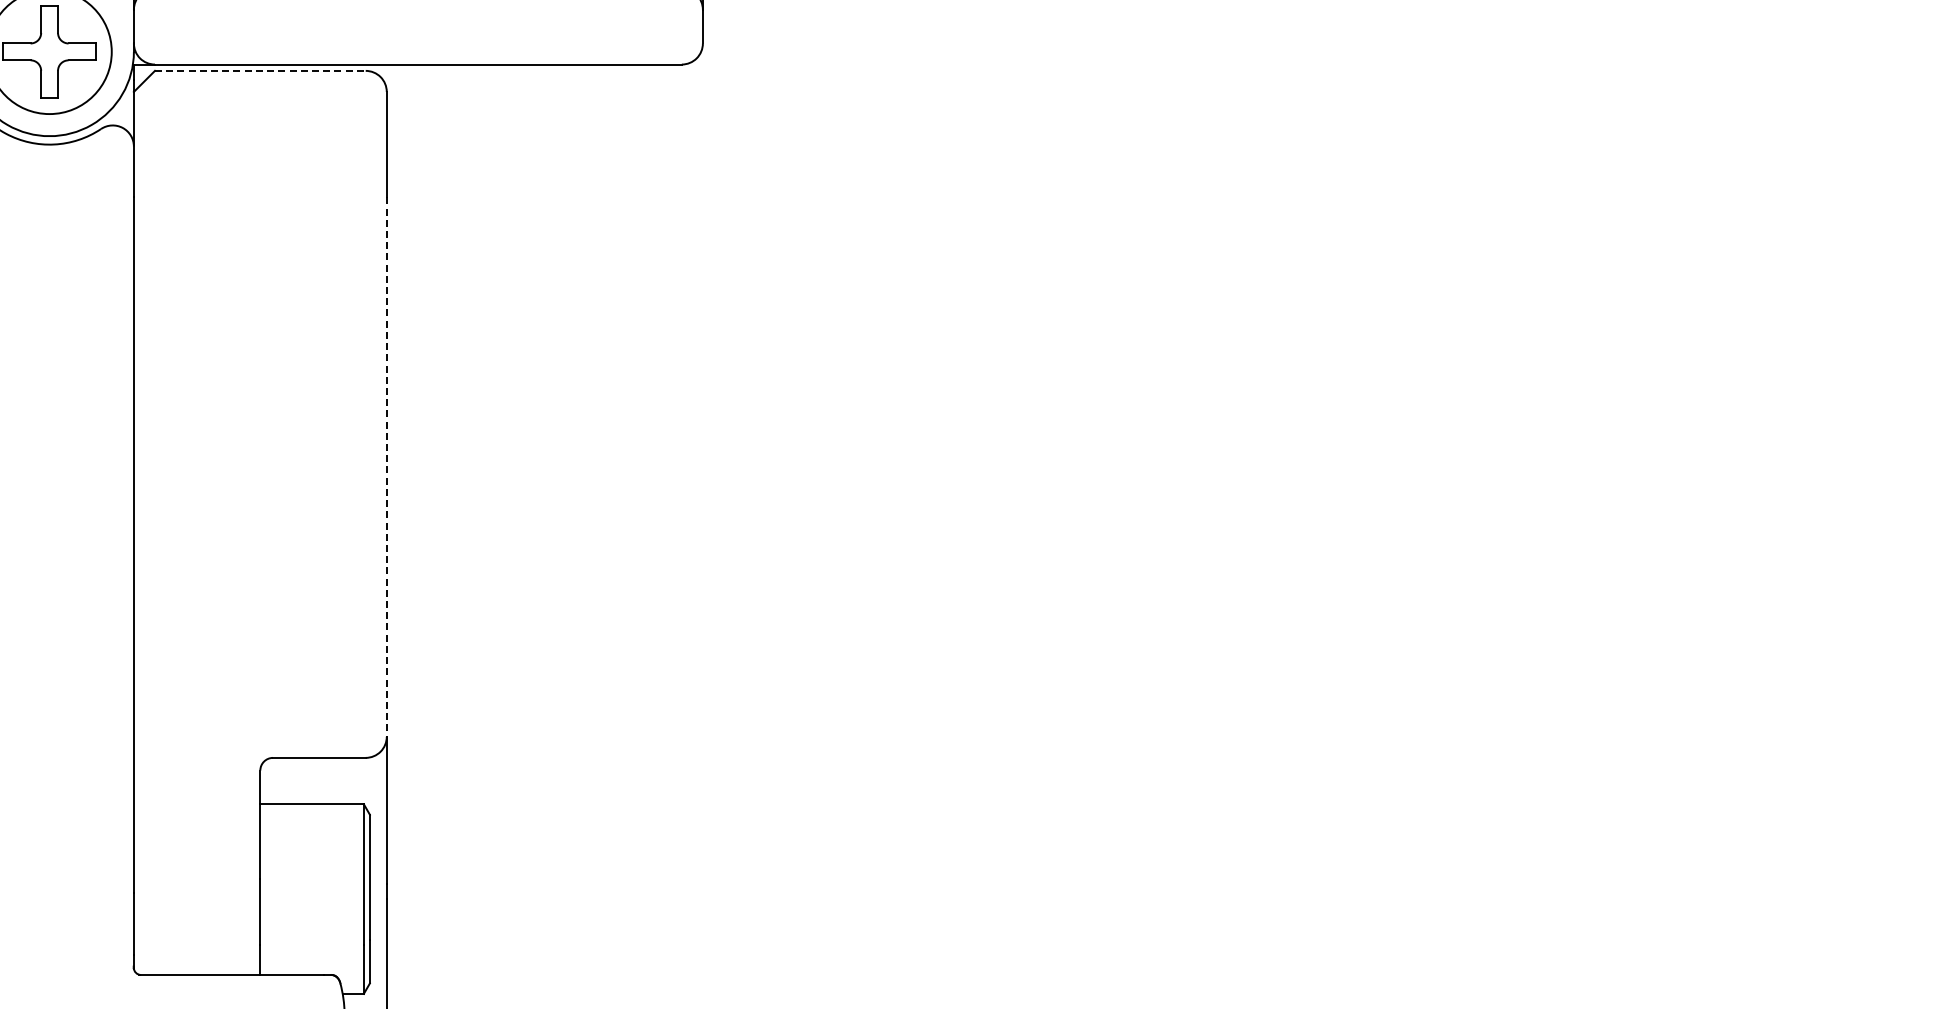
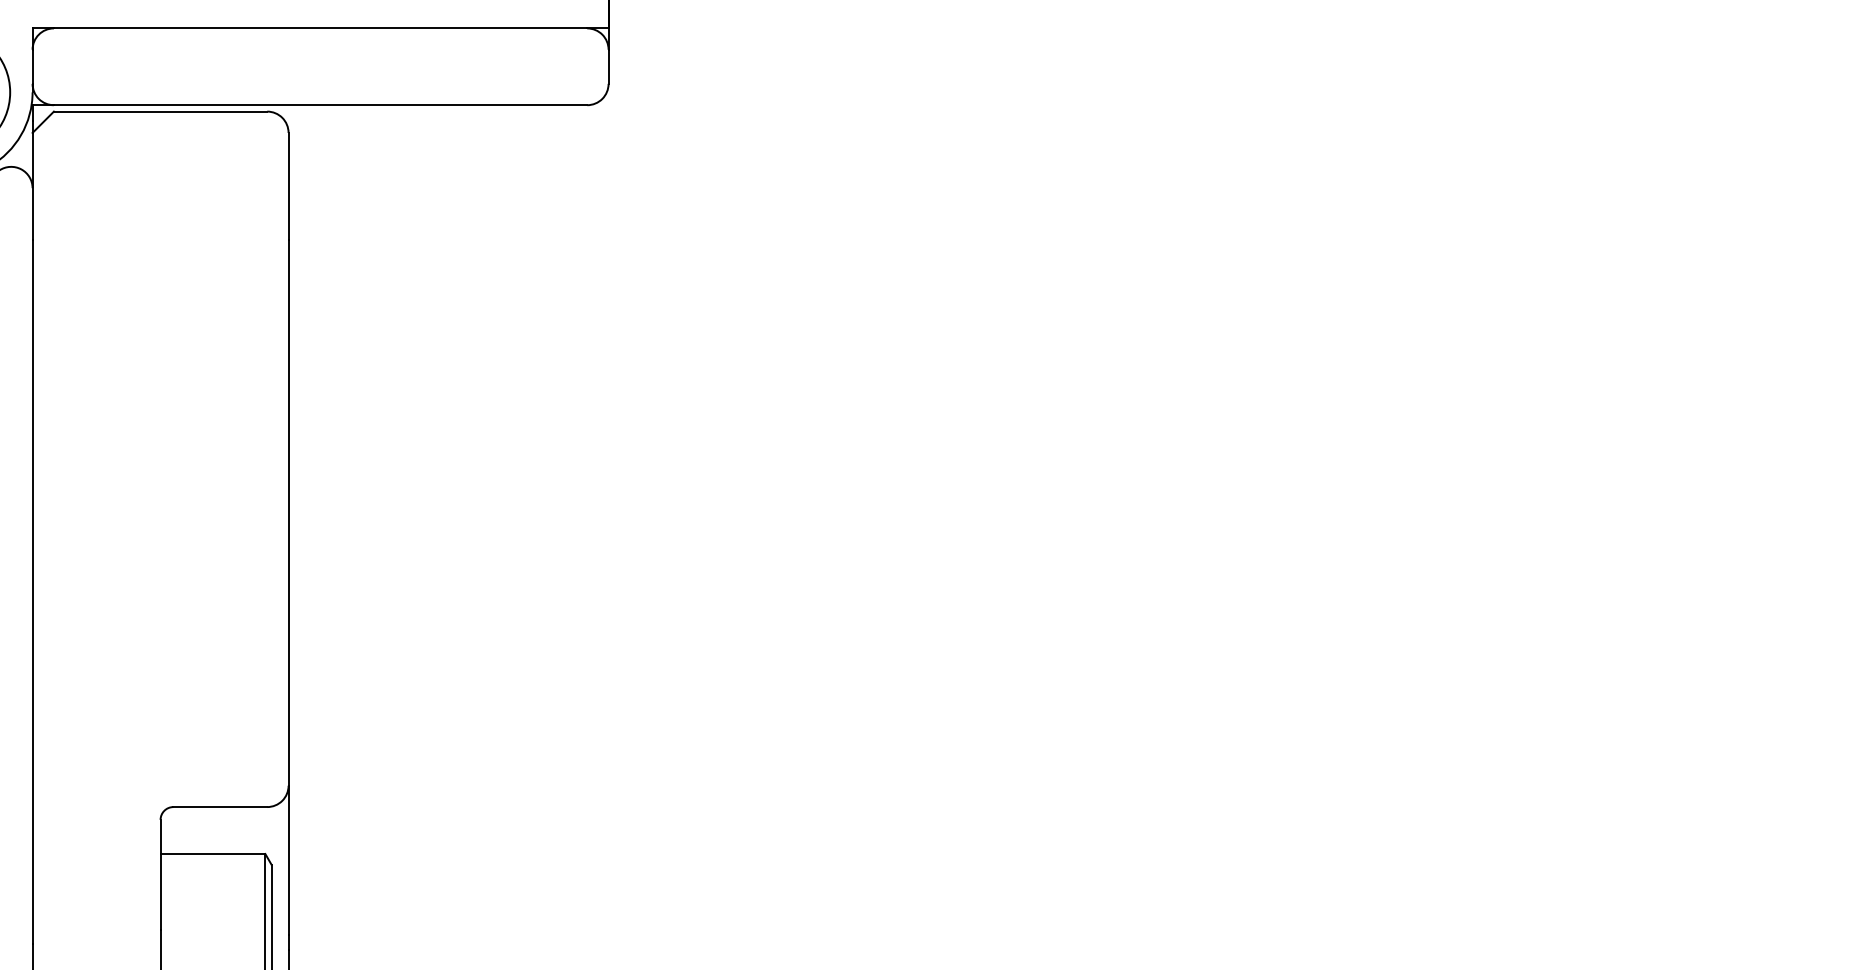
line: (260, 70) -> (160, 111), dashed -> solid
line: (386, 467) -> (288, 513), dashed -> solid

